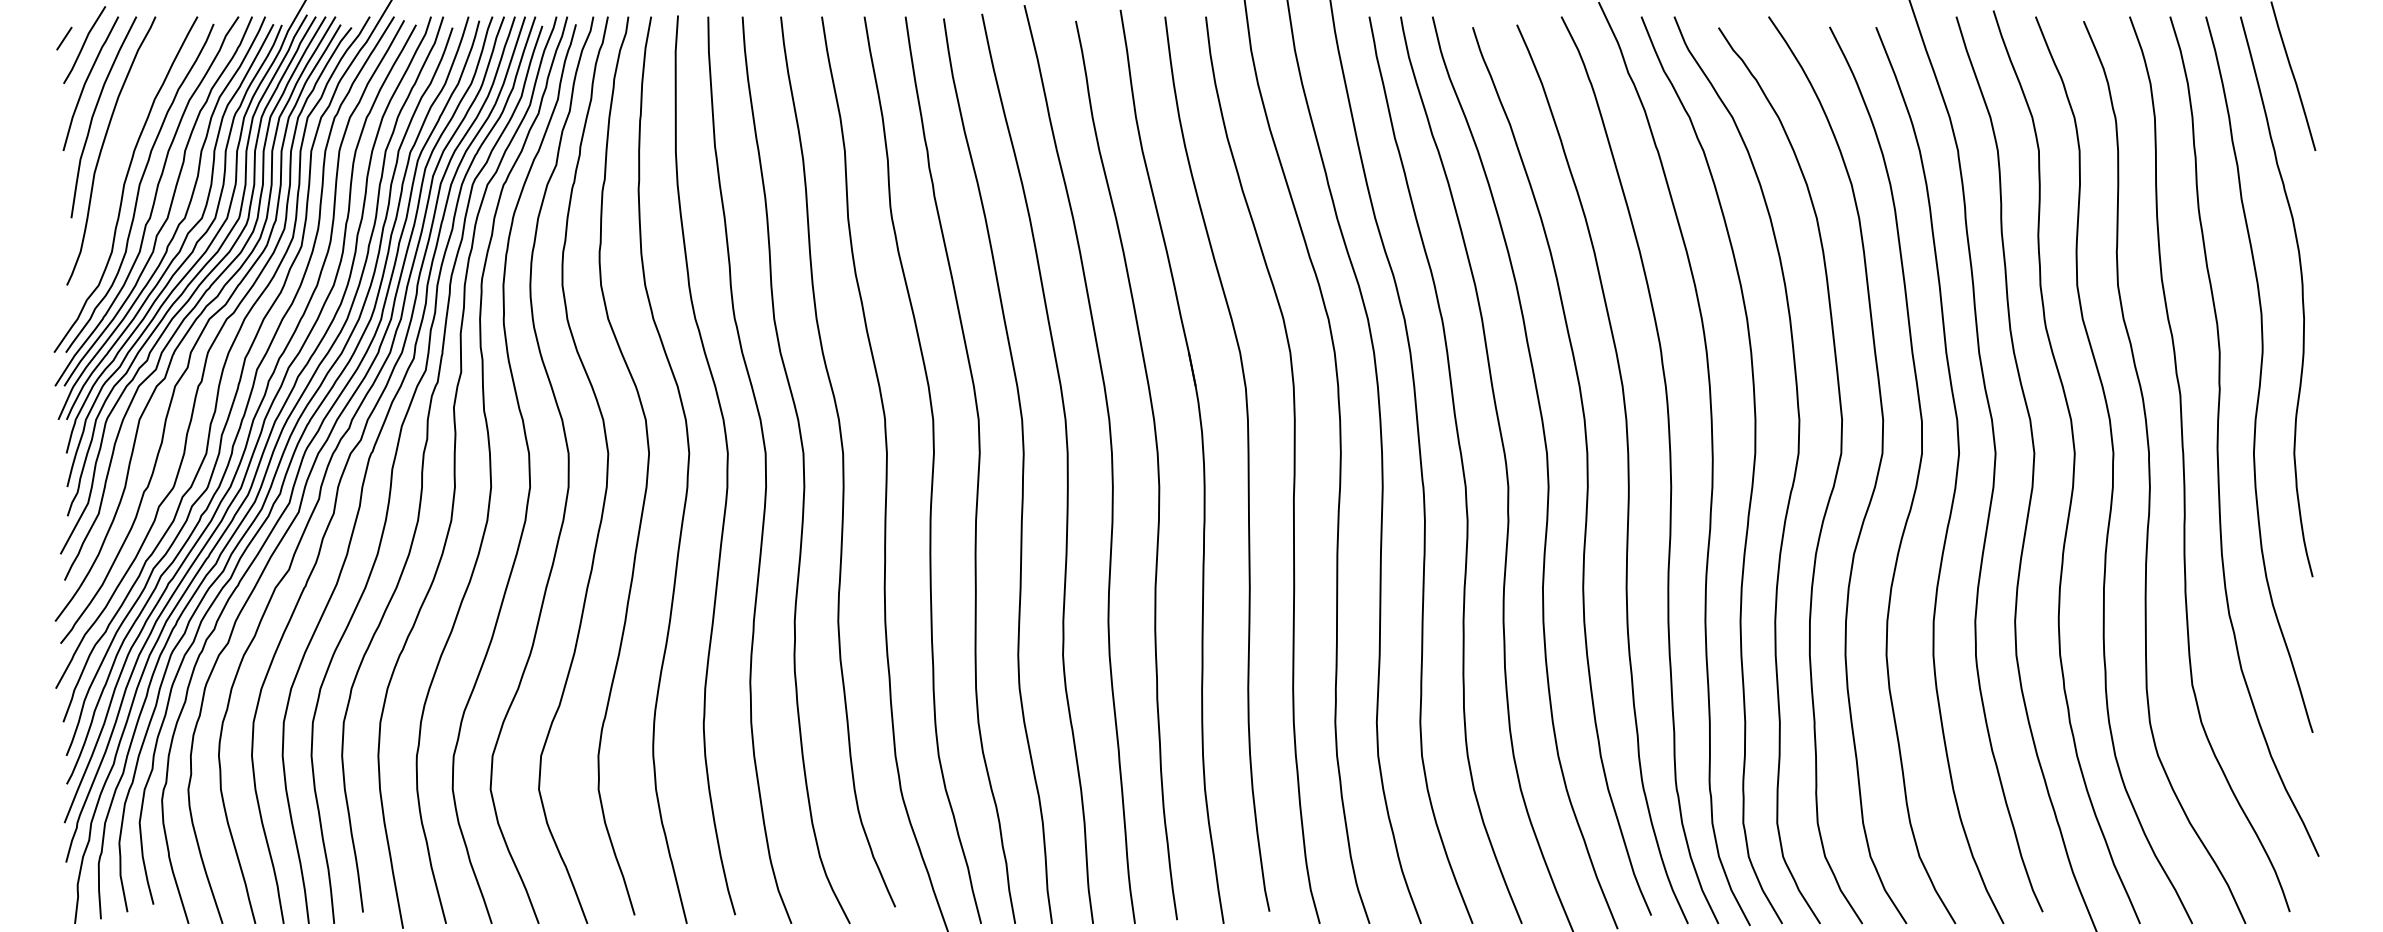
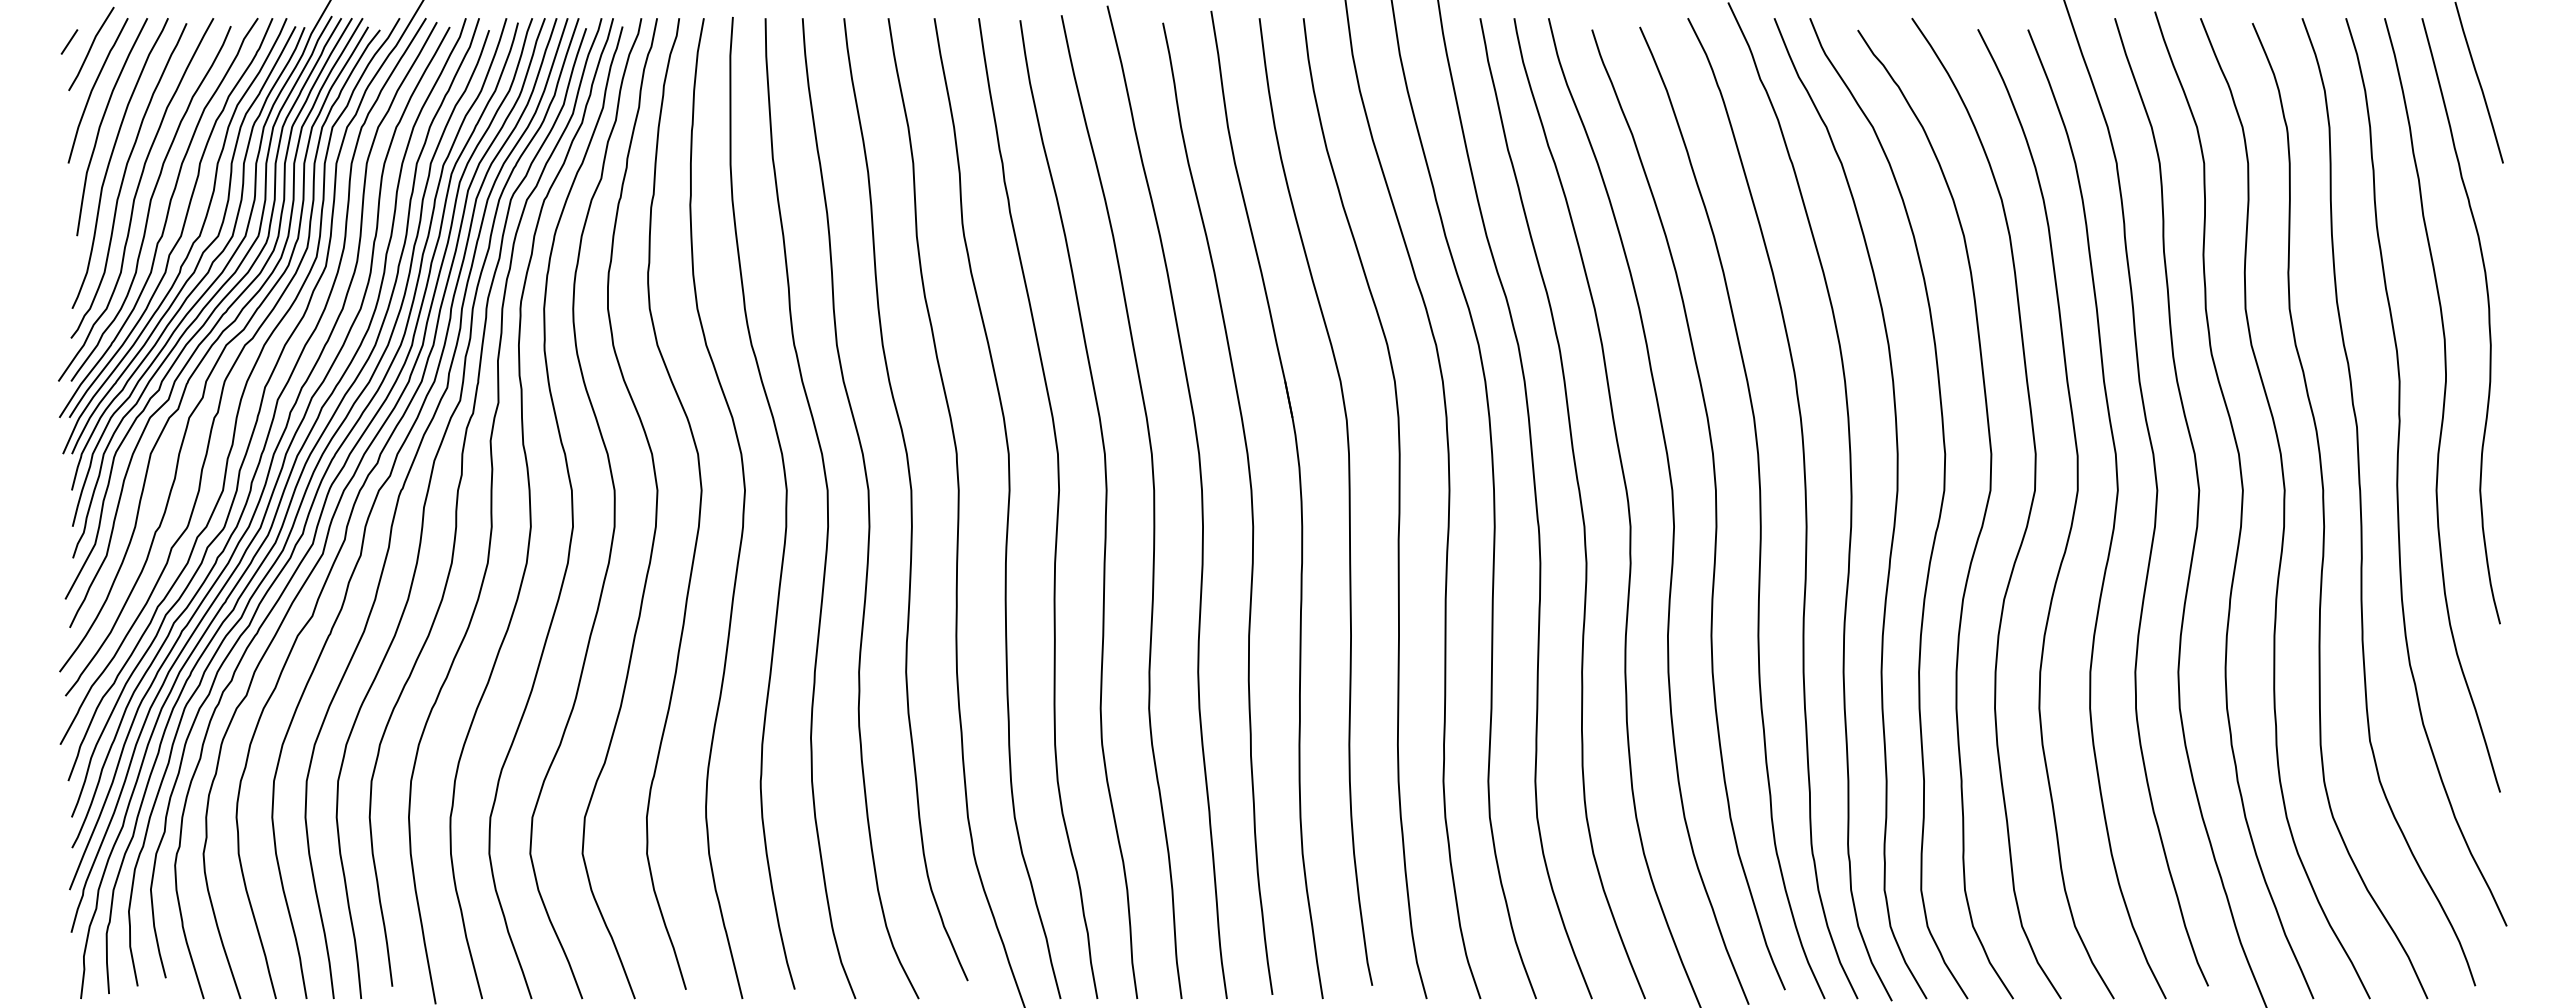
curve: (115, 164) -> (124, 178), added

